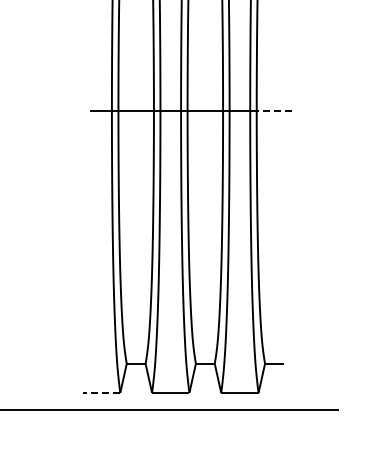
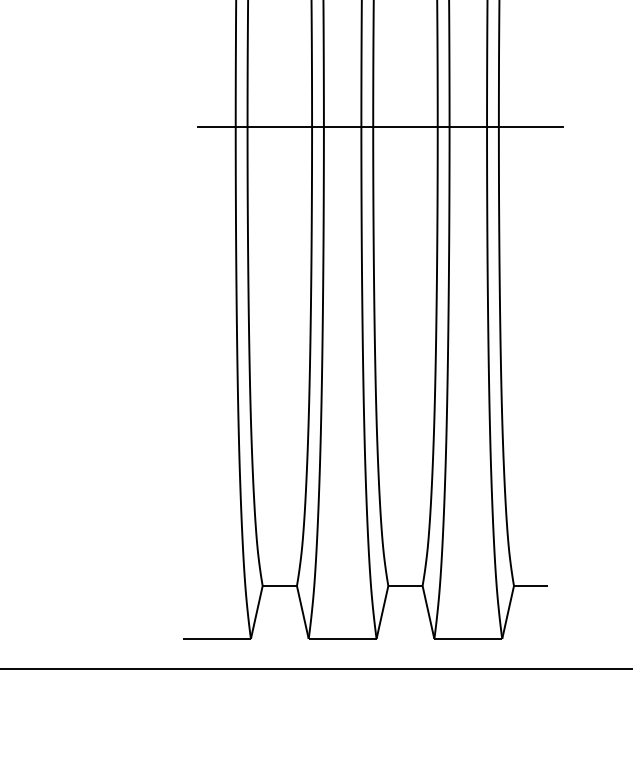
line: (274, 111) -> (531, 127), dashed -> solid
line: (101, 392) -> (216, 638), dashed -> solid

